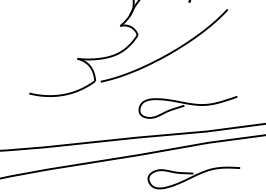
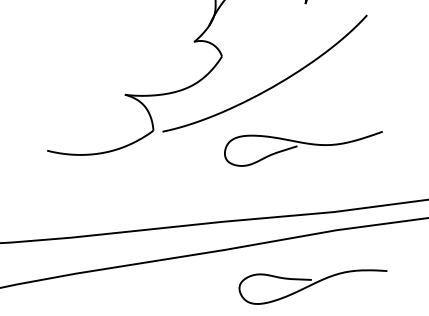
curve: (187, 104) -> (302, 144), moved

